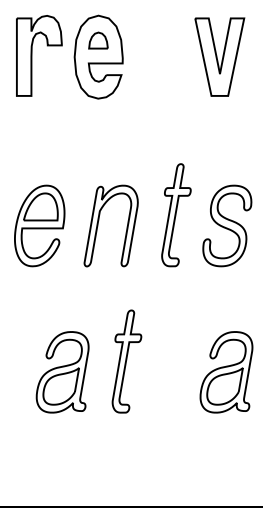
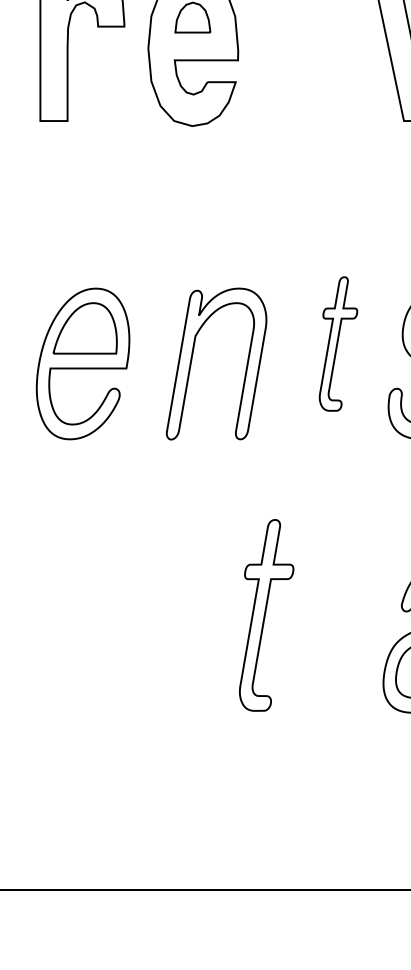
part: (176, 215) -> (338, 344), size x0.7
part: (126, 361) -> (265, 615), moved
part: (62, 372) -> (125, 637), removed

